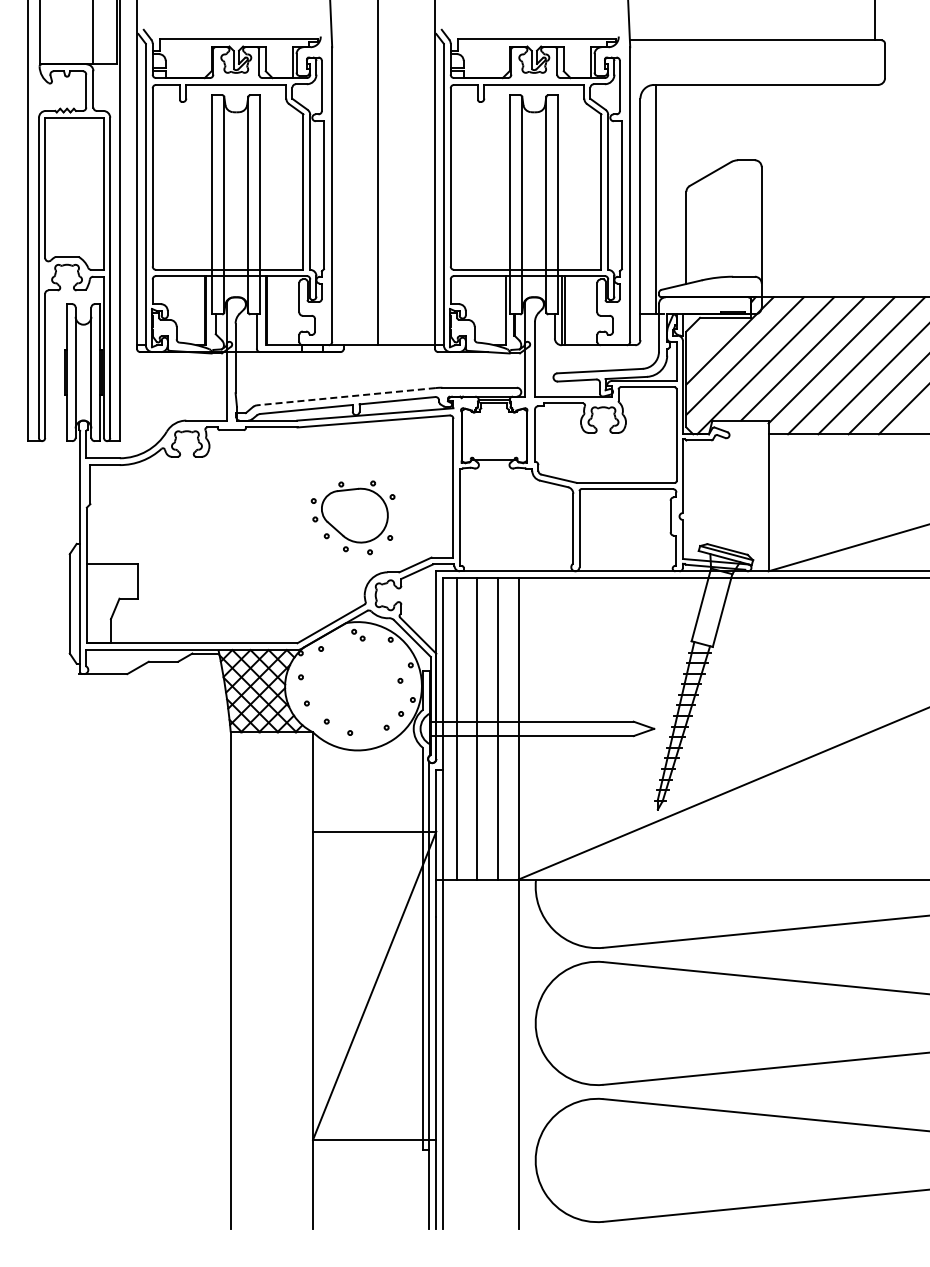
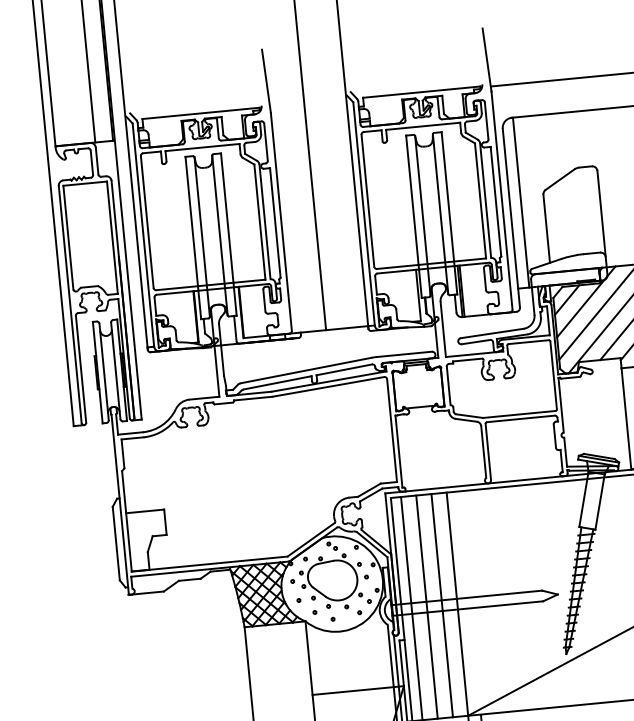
line: (704, 335) -> (567, 299), added
line: (346, 396) -> (306, 370), dashed -> solid
part: (352, 517) -> (331, 582), moved

